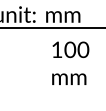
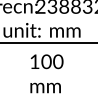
text: (70, 62) -> (46, 73), moved

